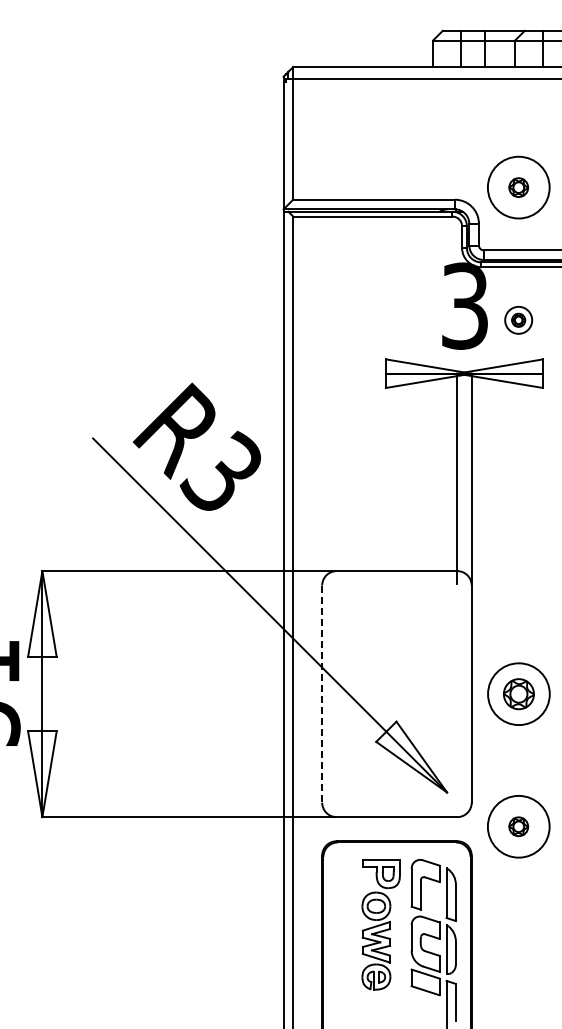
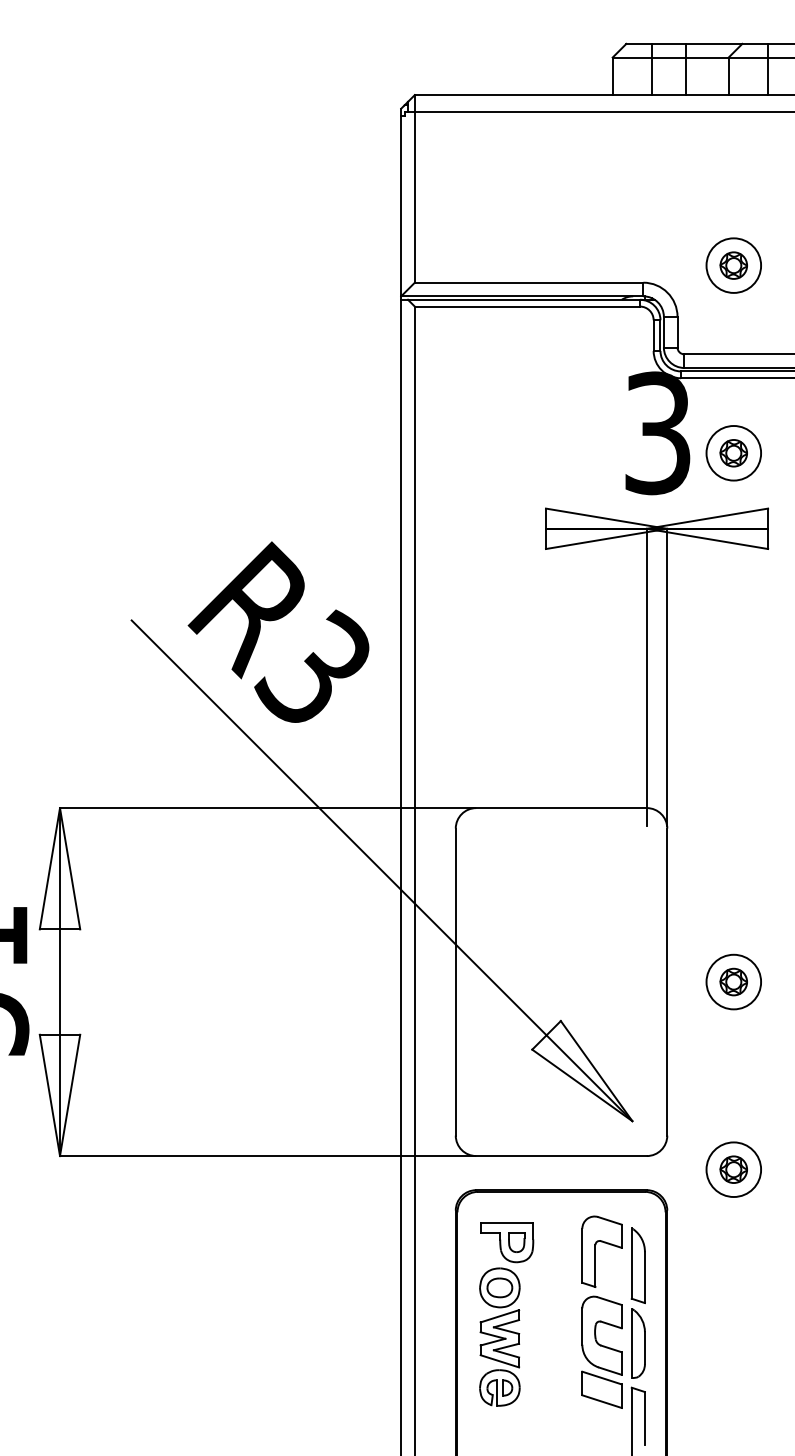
circle: (518, 187) -> (733, 265), size x0.62
part: (518, 320) -> (733, 453), size x1.43
part: (518, 693) -> (733, 981), size x0.62
line: (322, 694) -> (456, 982), dashed -> solid
circle: (518, 826) -> (733, 1169), size x0.62
part: (380, 924) -> (505, 1313), moved

